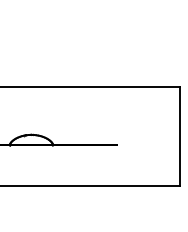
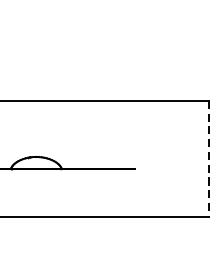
line: (180, 136) -> (209, 158), solid -> dashed

